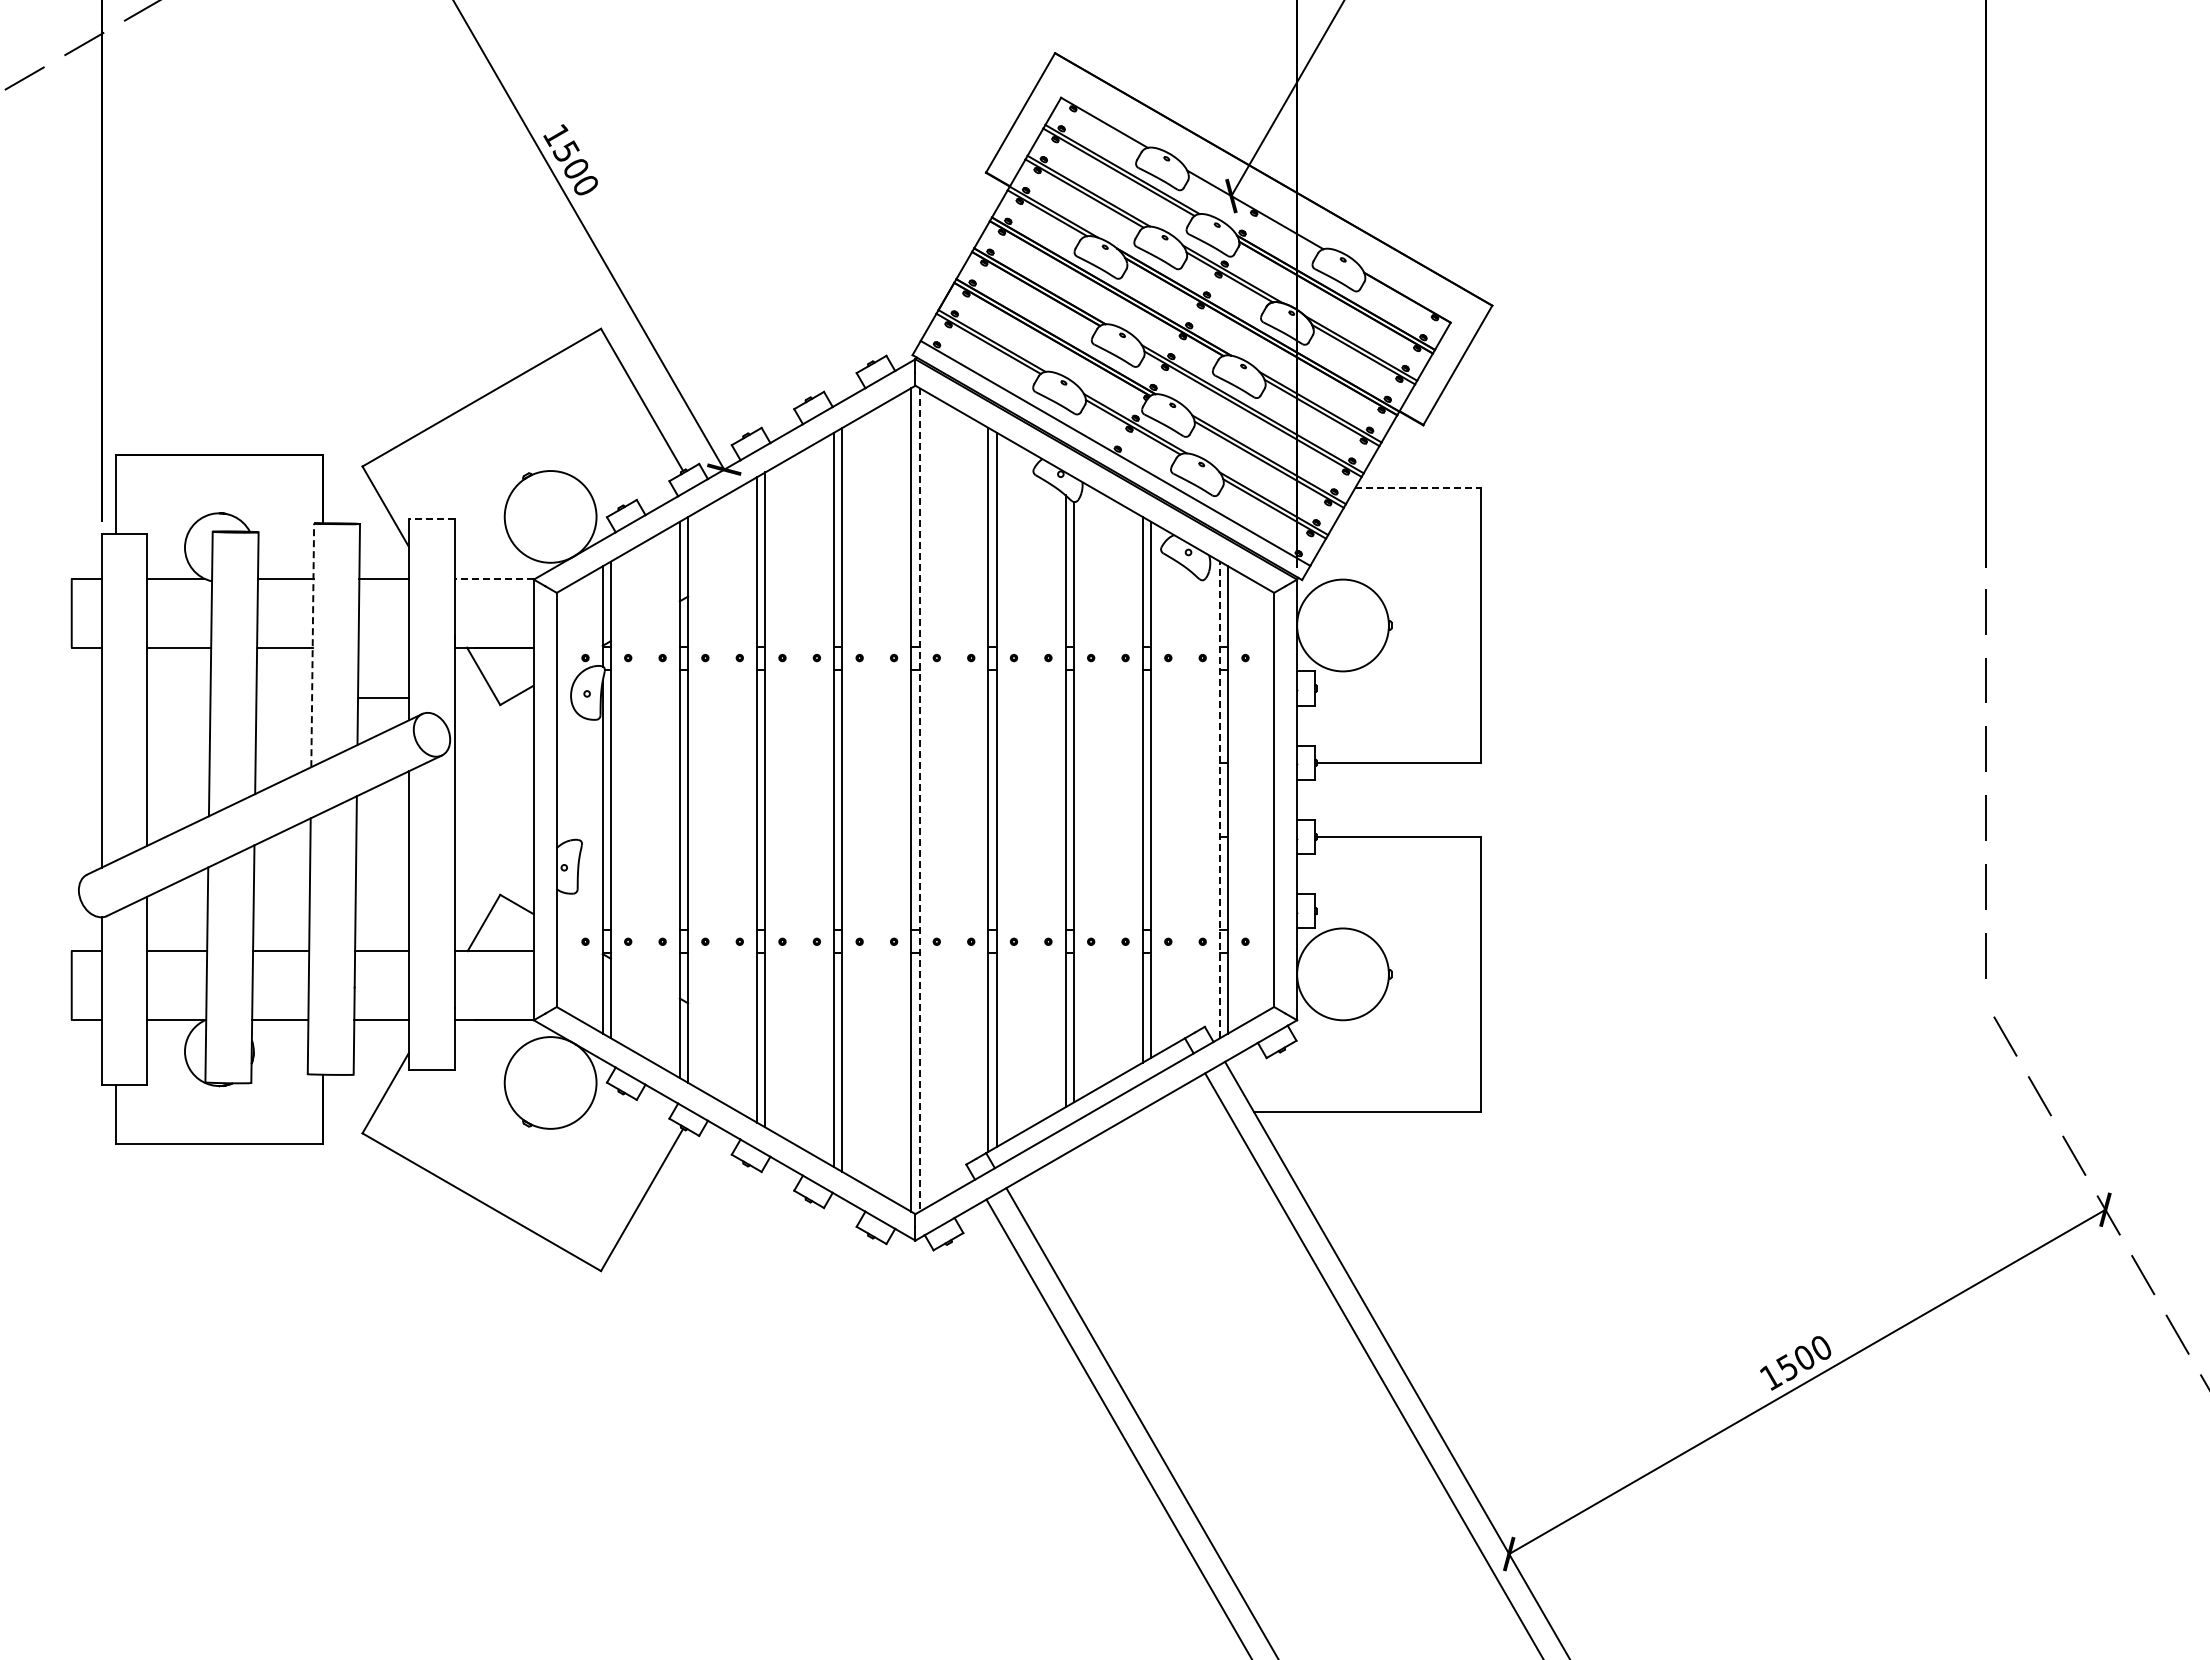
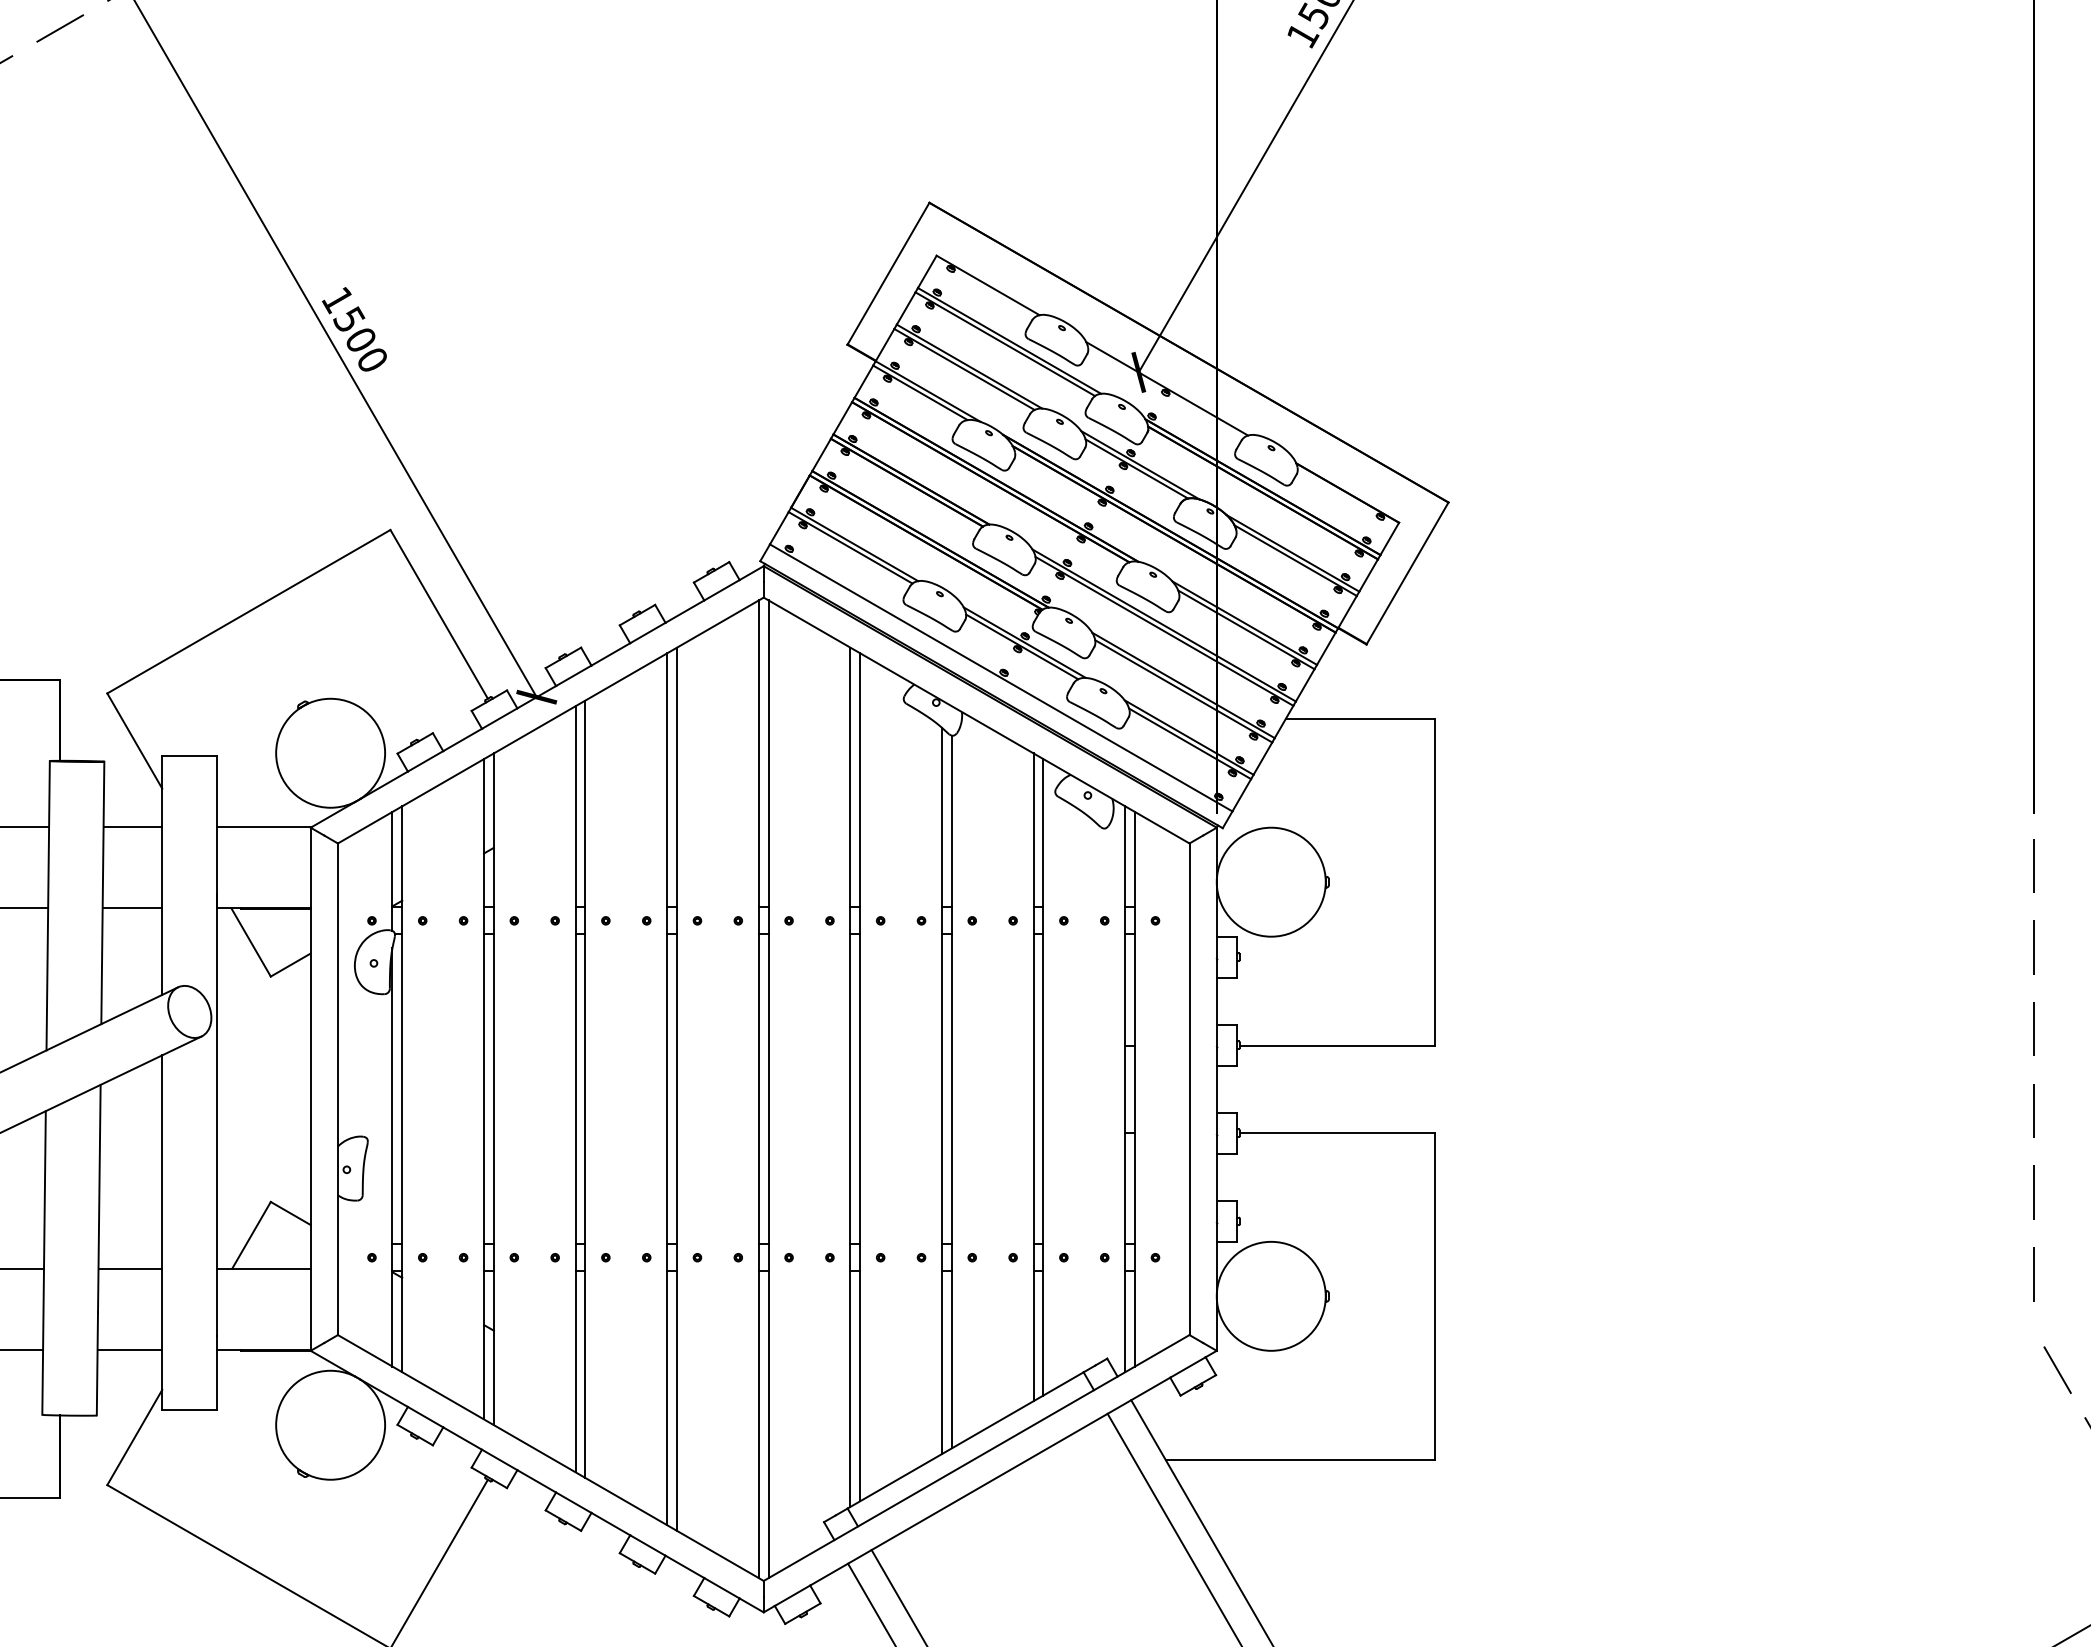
line: (1418, 487) -> (1360, 718), dashed -> solid
line: (431, 519) -> (189, 756), dashed -> solid
line: (494, 578) -> (263, 826), dashed -> solid
line: (312, 645) -> (47, 905), dashed -> solid
line: (383, 697) -> (132, 908), moved
line: (919, 799) -> (768, 1088), dashed -> solid
line: (1219, 799) -> (1124, 1088), dashed -> solid

